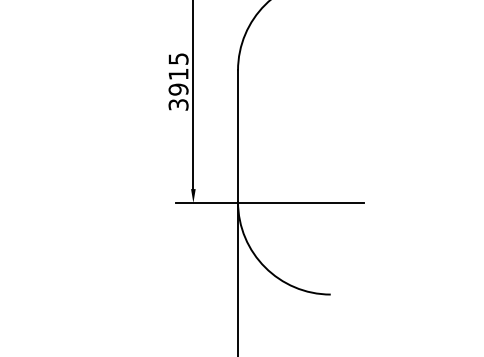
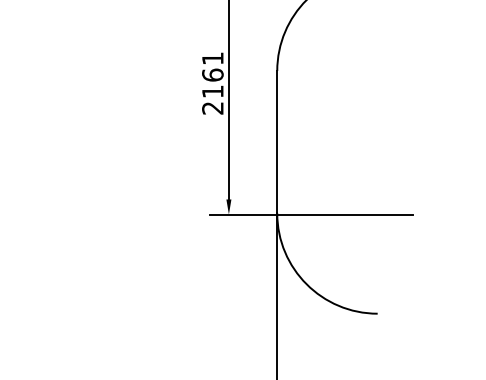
text: (178, 81) -> (212, 82), 3915 -> 2161

